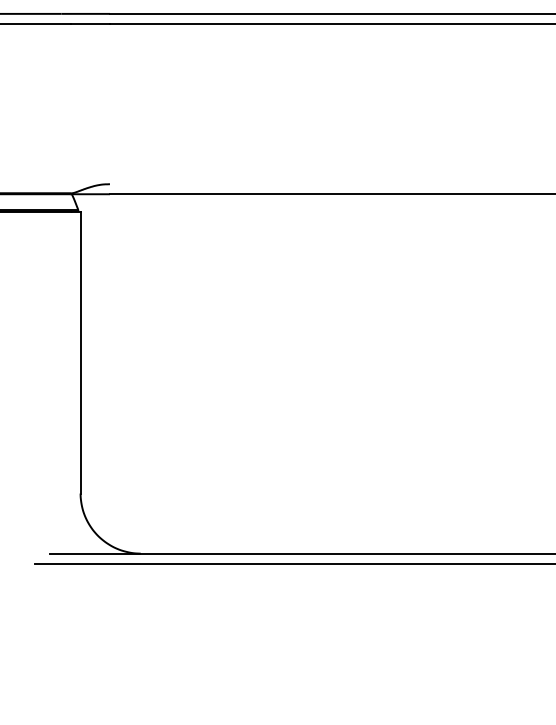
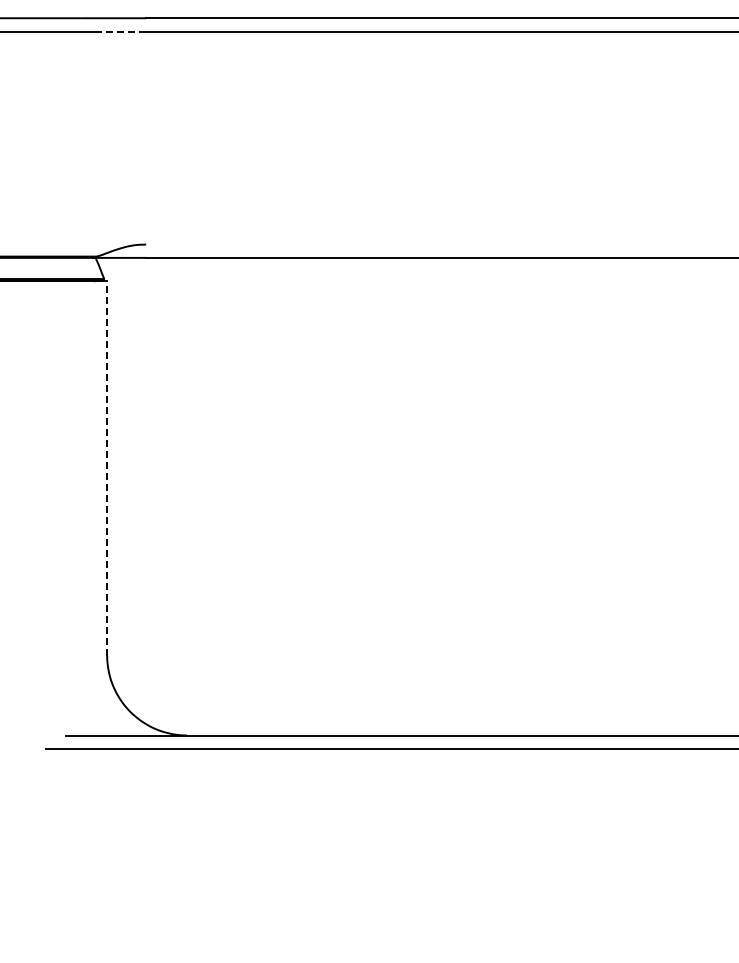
line: (90, 23) -> (120, 31), solid -> dashed
line: (80, 351) -> (107, 467), solid -> dashed

